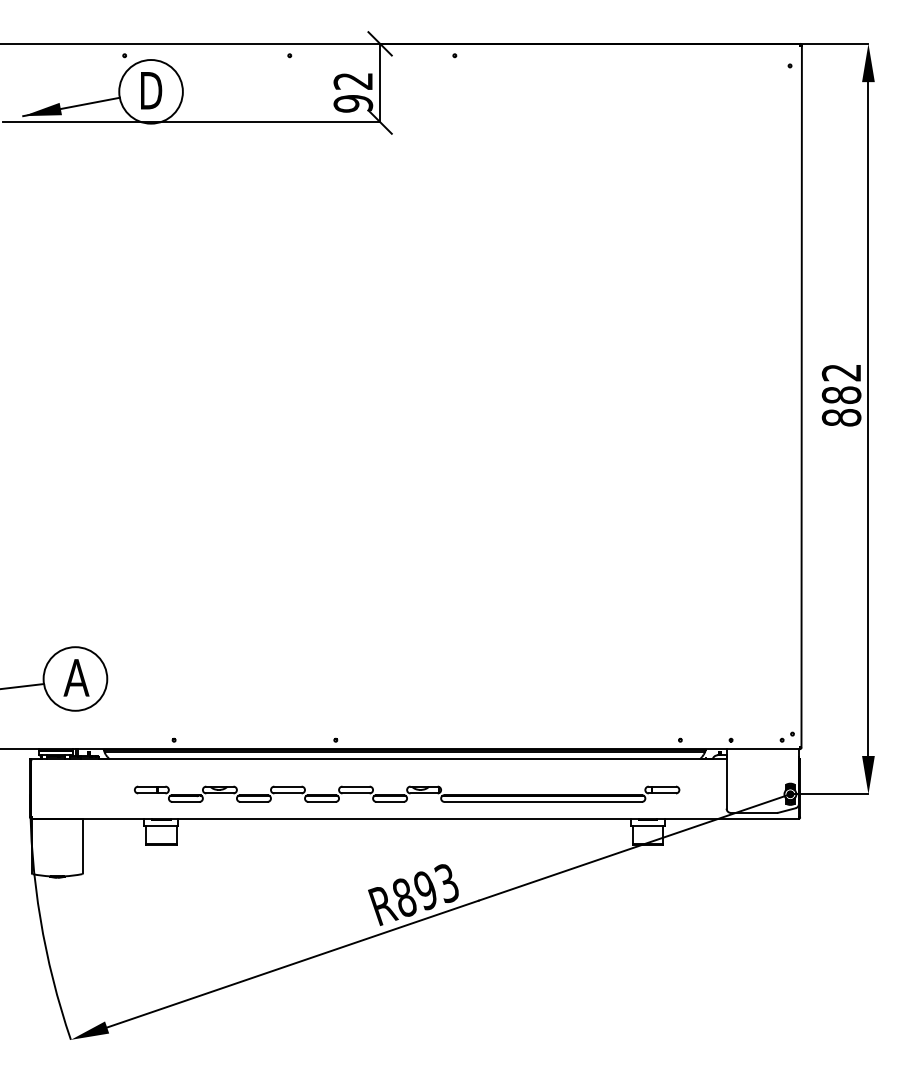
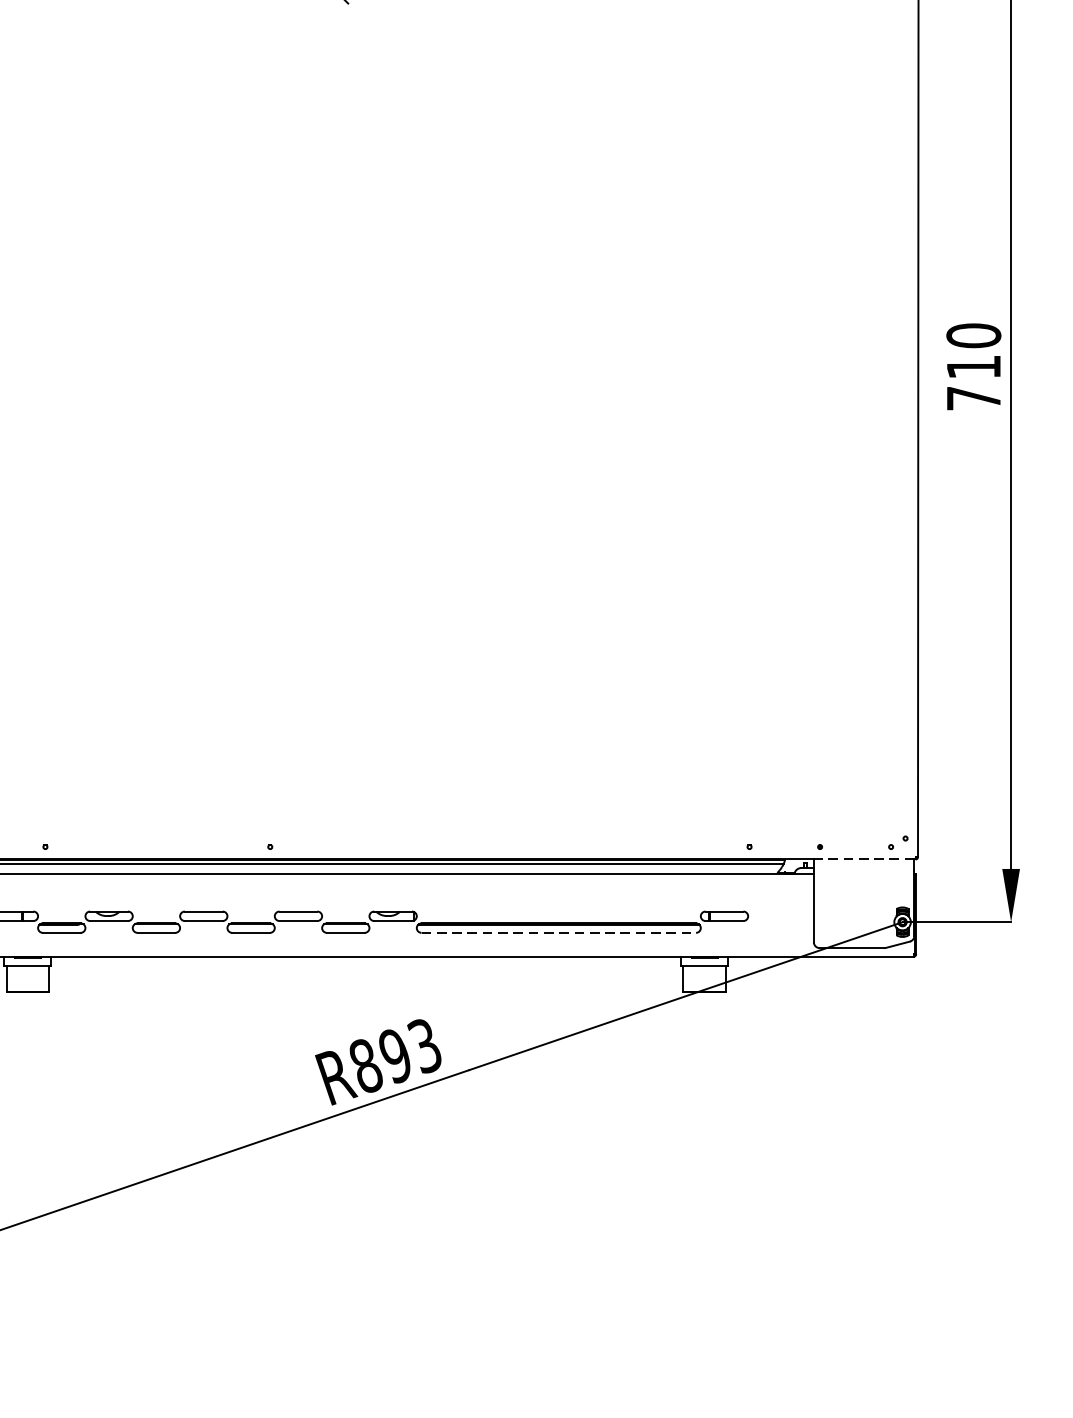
text: (841, 394) -> (973, 366), 882 -> 710
line: (762, 749) -> (863, 859), solid -> dashed
line: (543, 801) -> (559, 932), solid -> dashed

